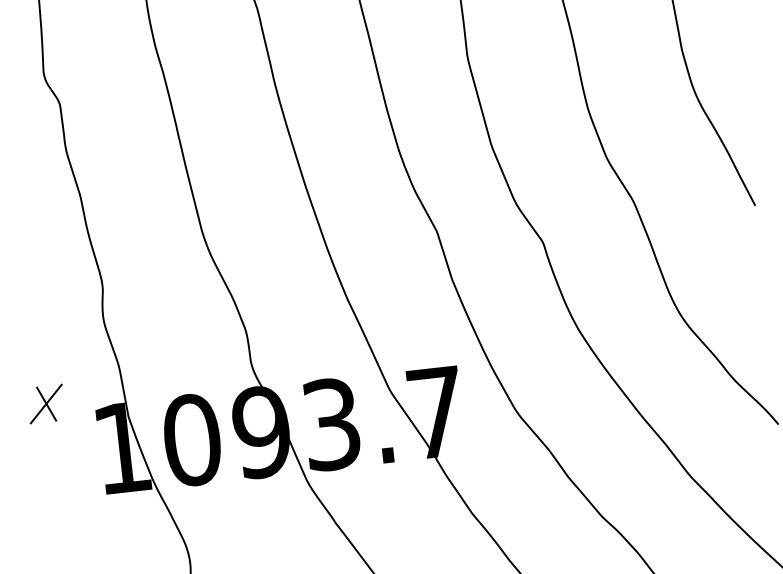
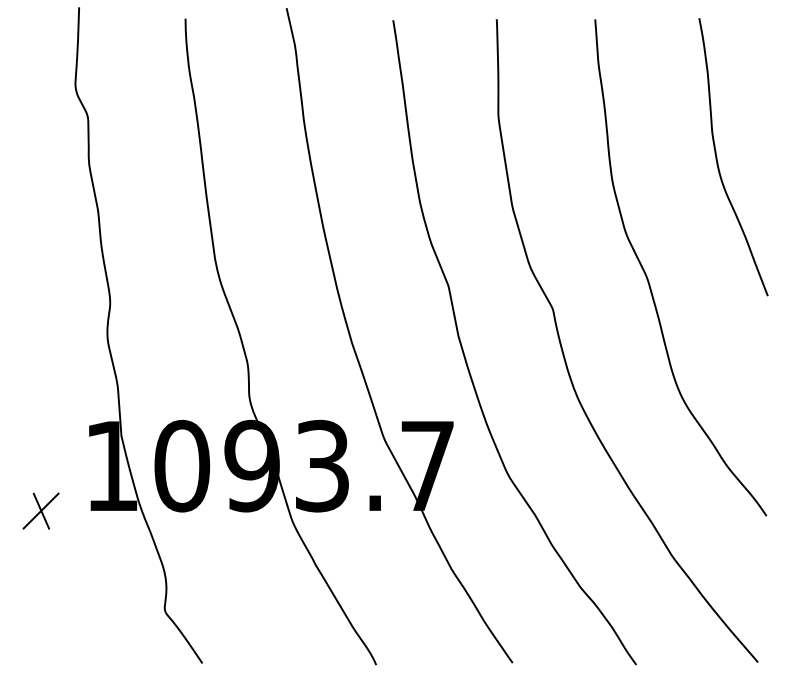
part: (45, 403) -> (40, 510), moved

